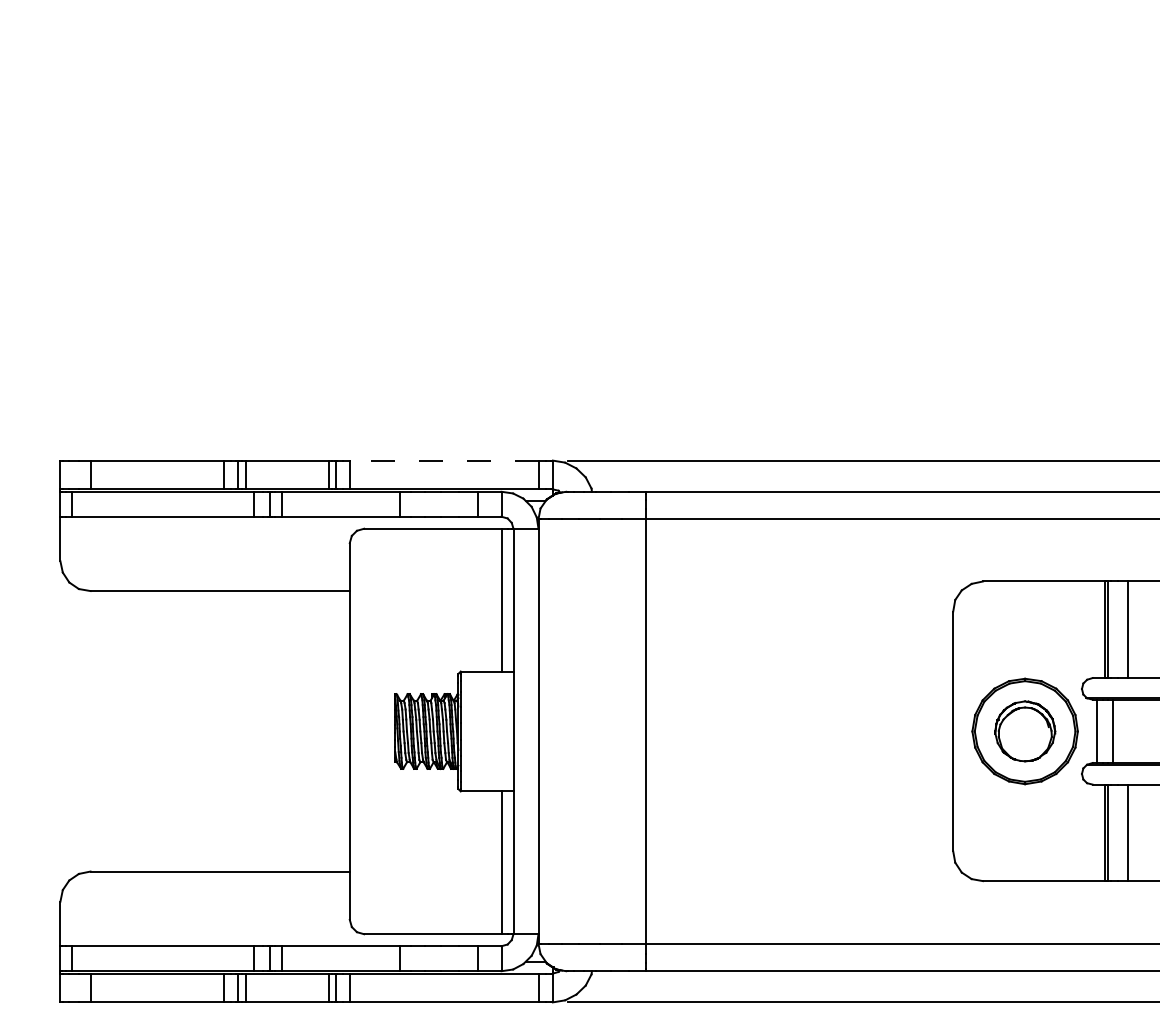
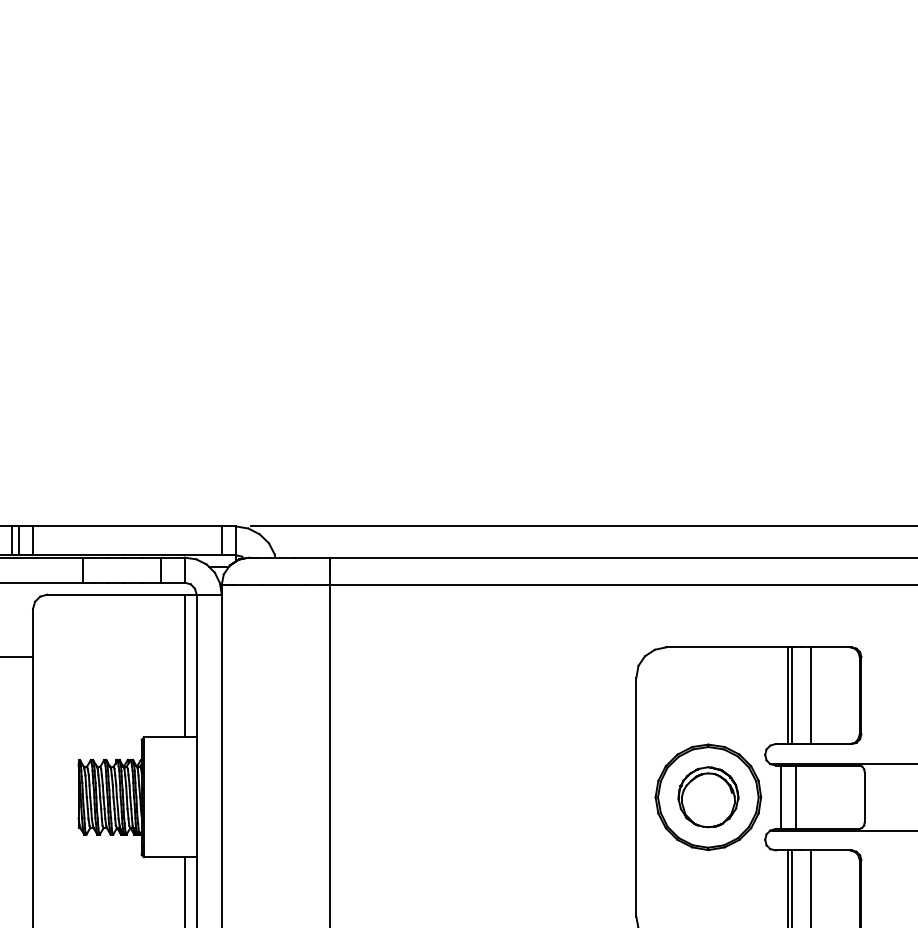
line: (443, 460) -> (126, 526), dashed -> solid

